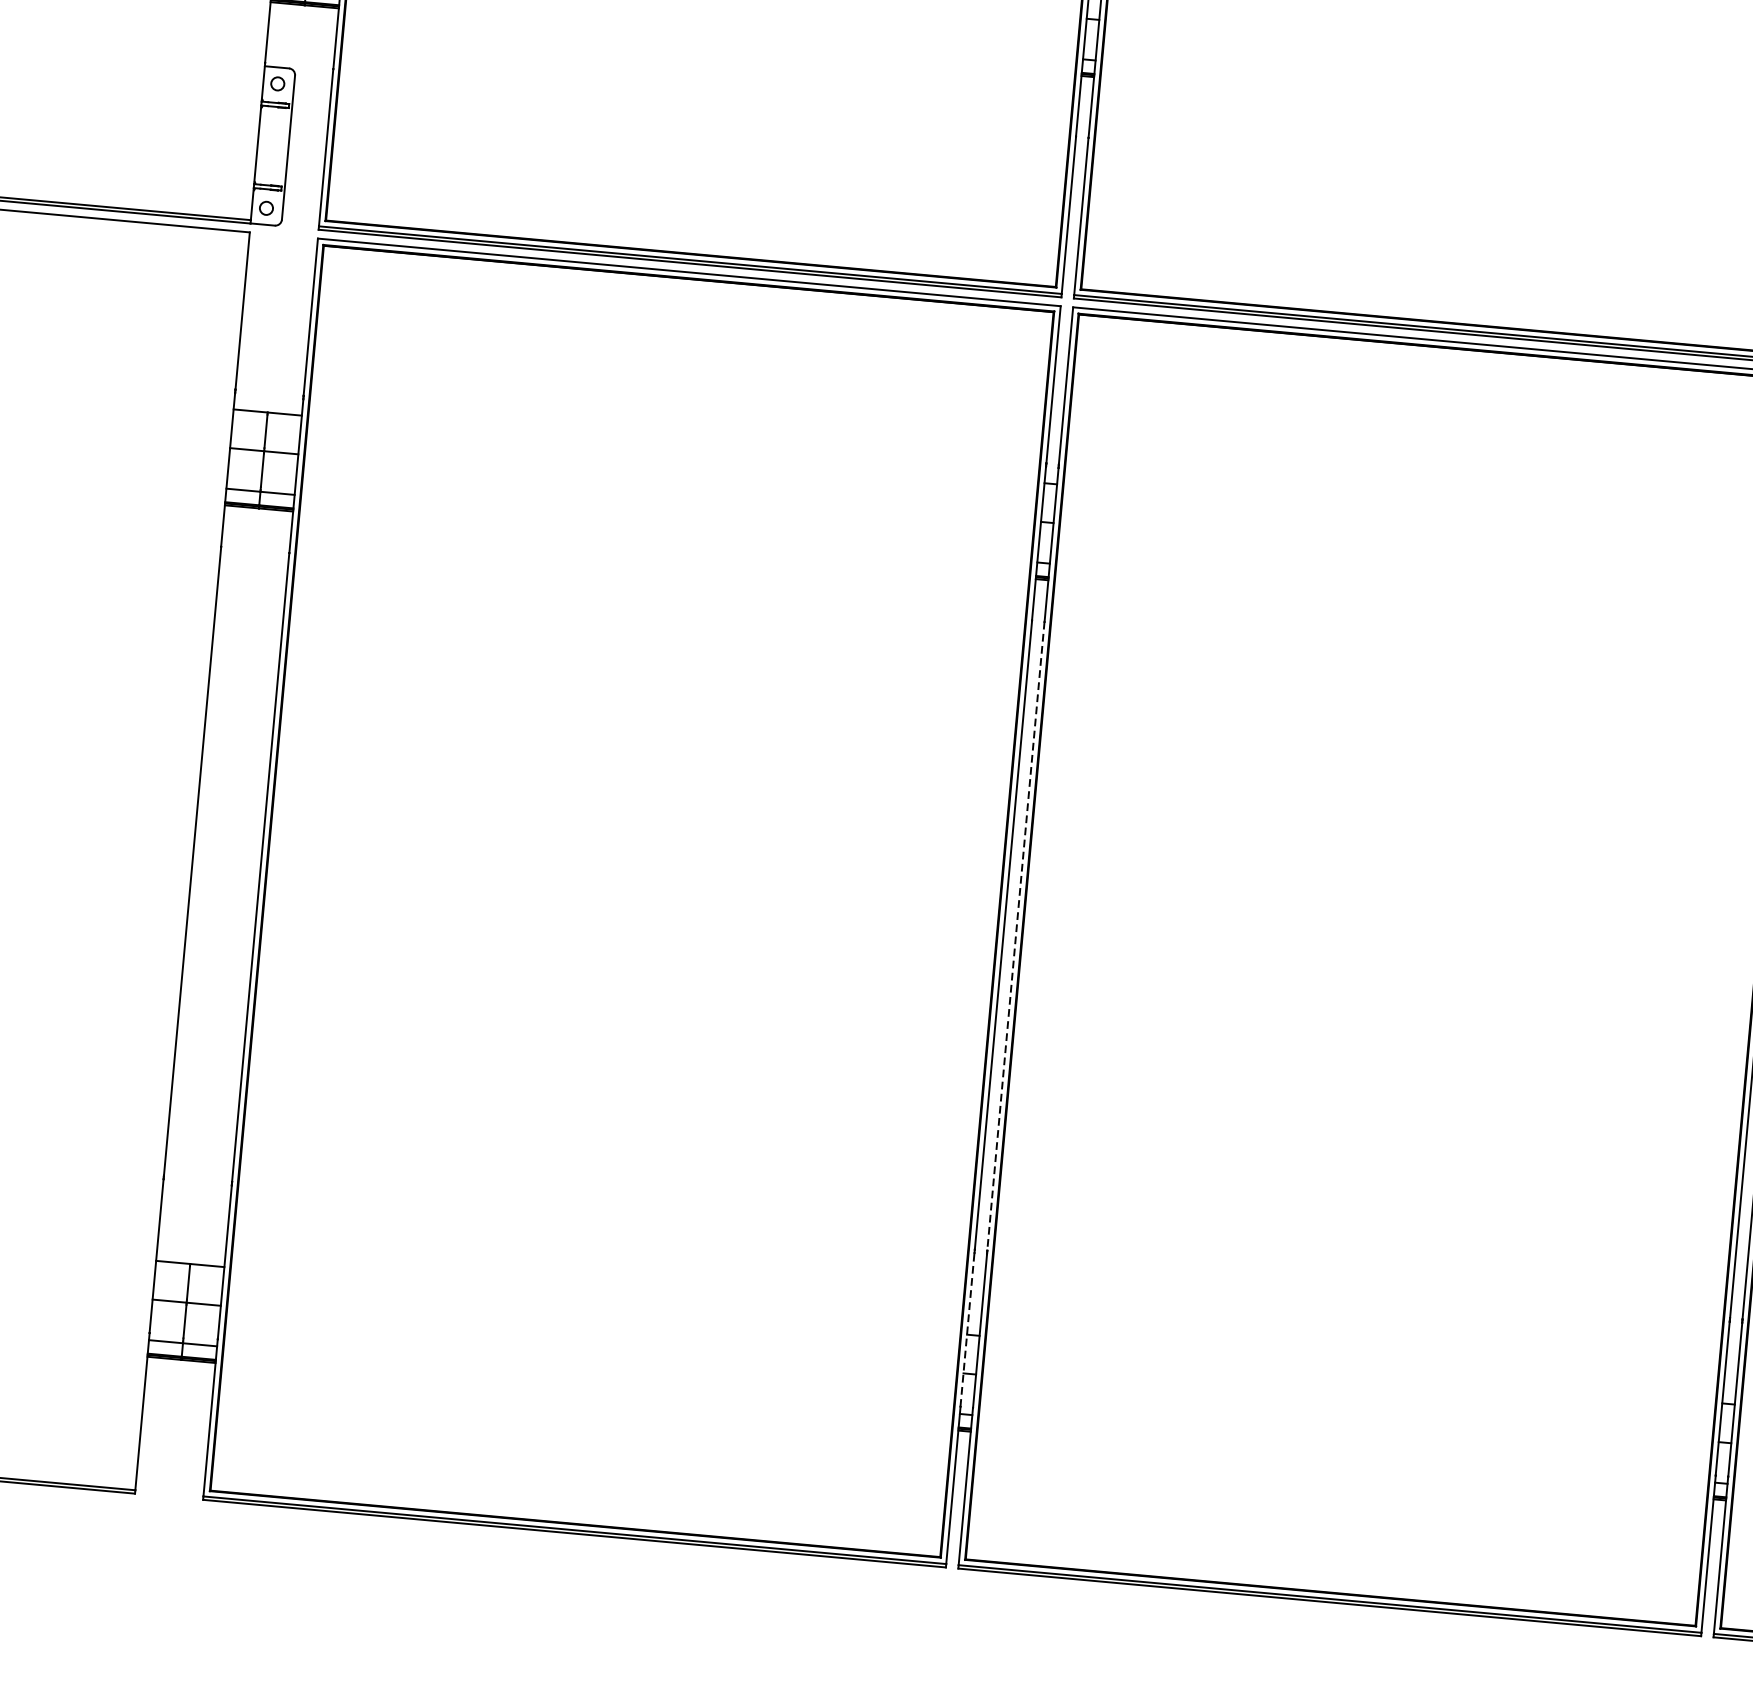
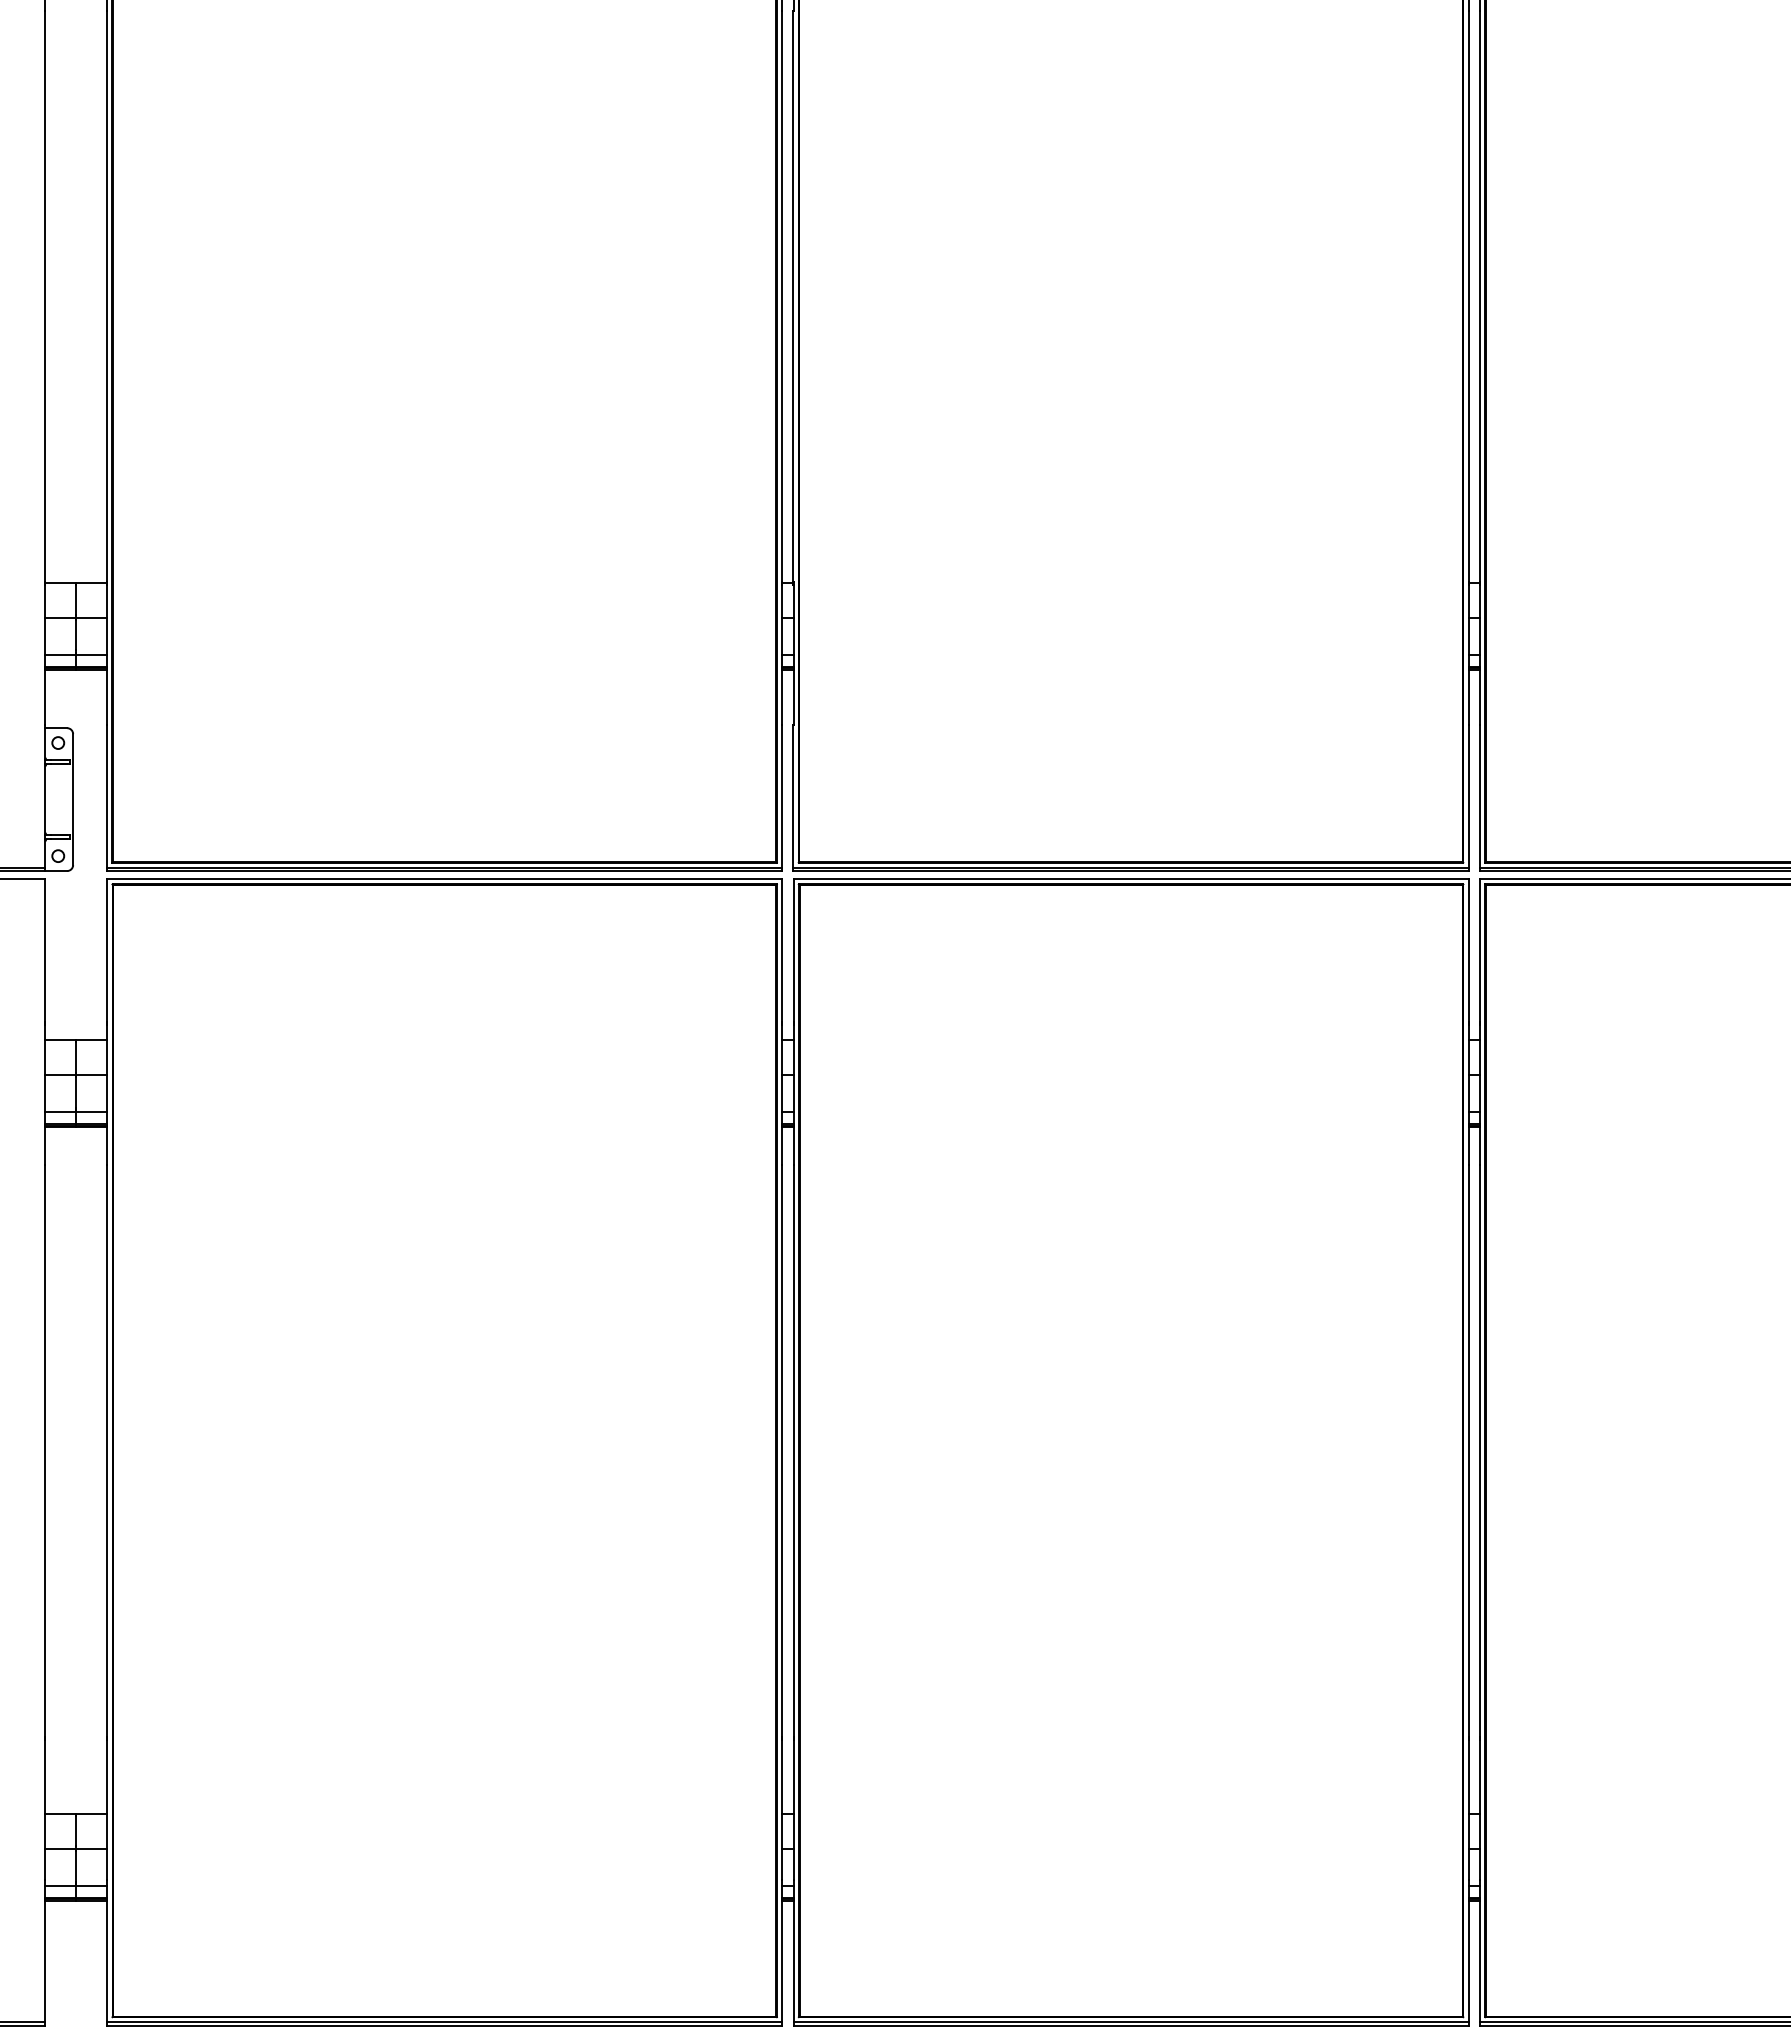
line: (1015, 935) -> (793, 1450), dashed -> solid
line: (968, 1327) -> (782, 1807), dashed -> solid

